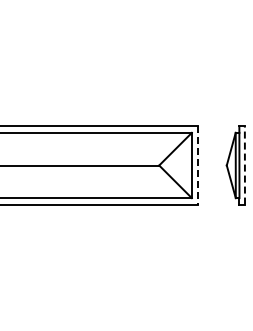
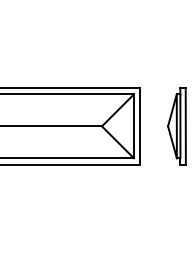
line: (244, 165) -> (185, 126), dashed -> solid
line: (198, 166) -> (140, 127), dashed -> solid

